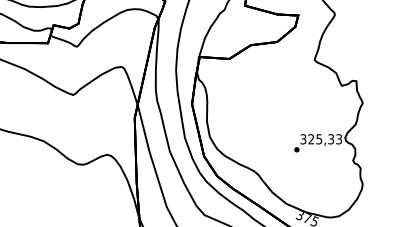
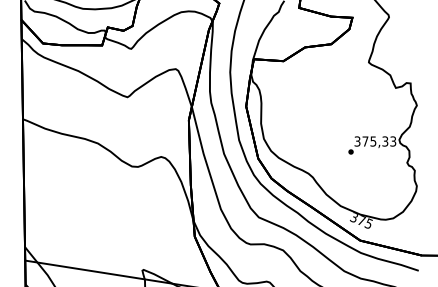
text: (311, 139) -> (365, 141), 325,33 -> 375,33

